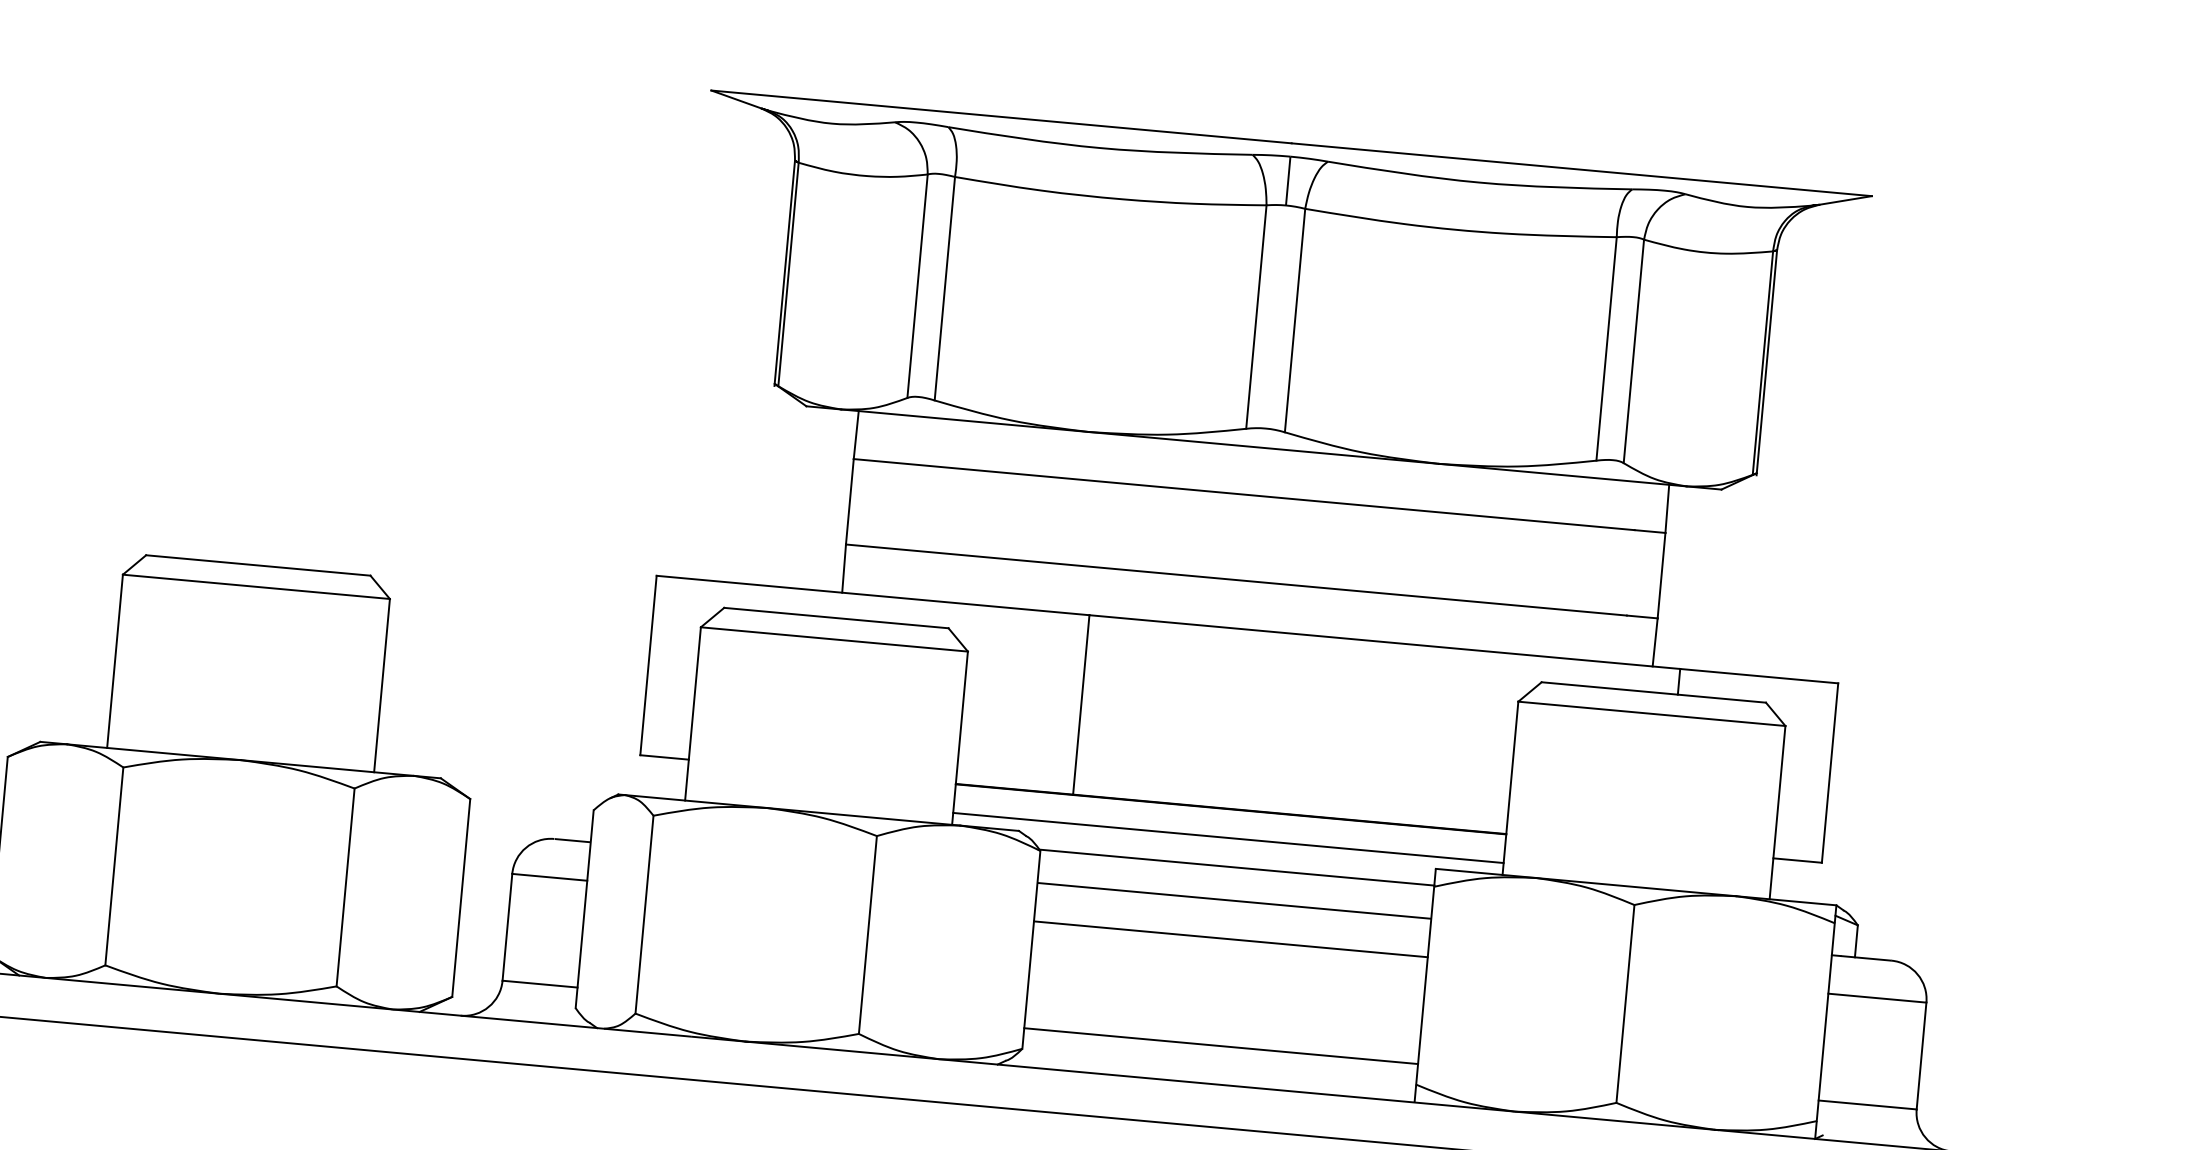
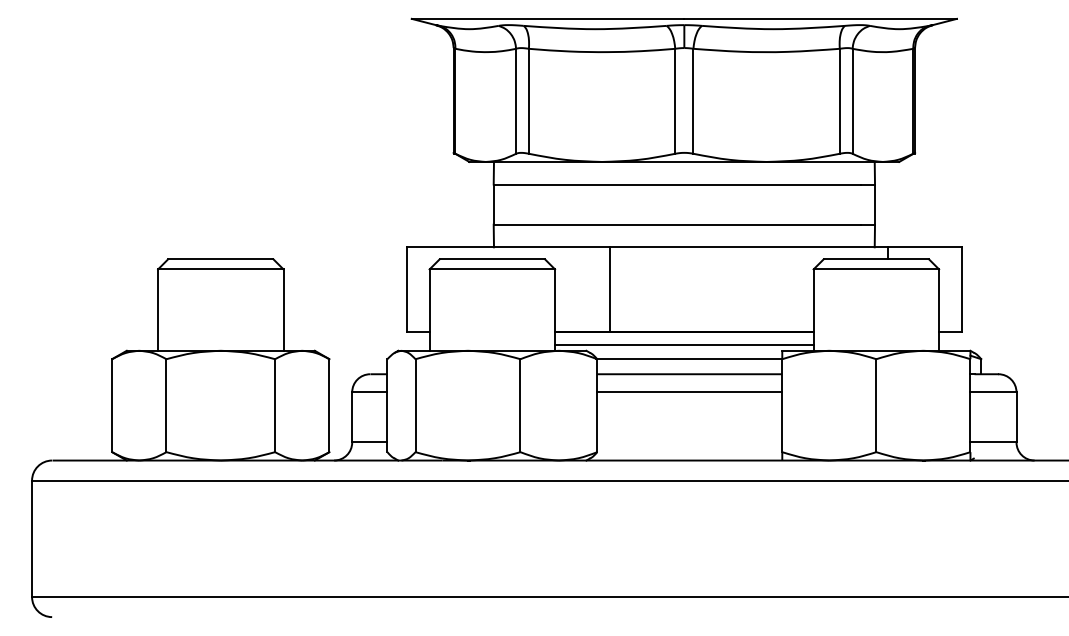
line: (1220, 1046) -> (689, 442), removed

